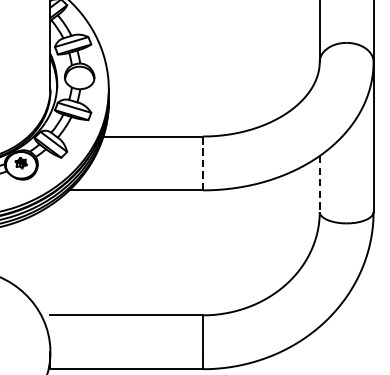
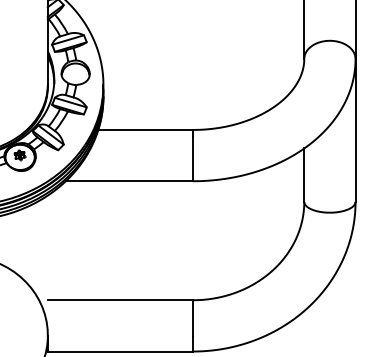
line: (203, 167) -> (193, 159), dashed -> solid
line: (319, 184) -> (304, 175), dashed -> solid

